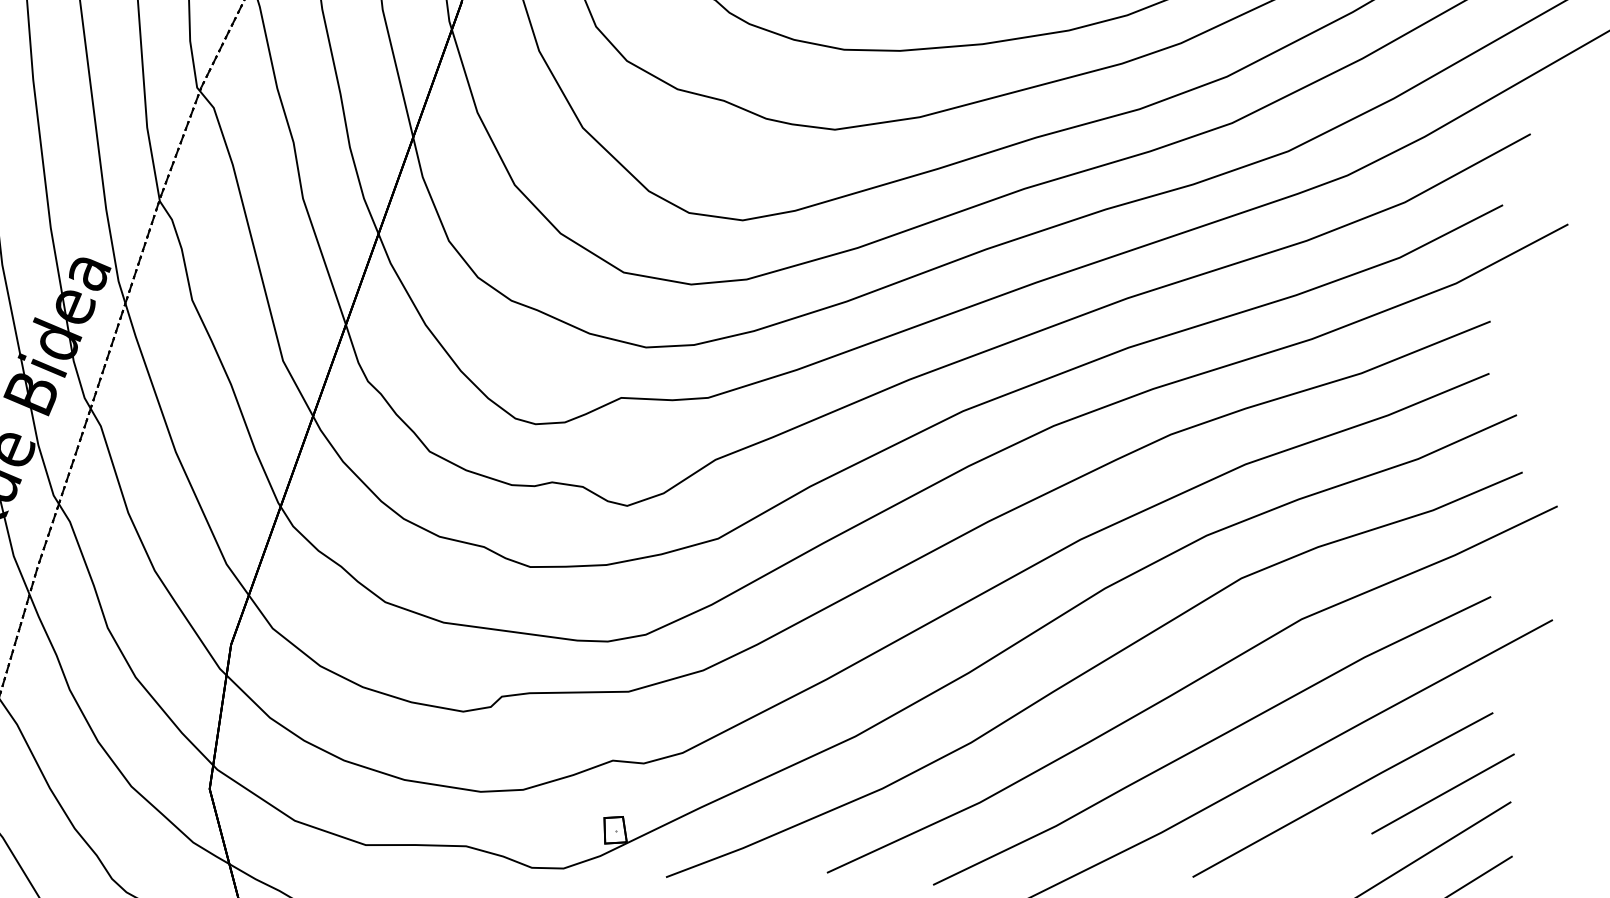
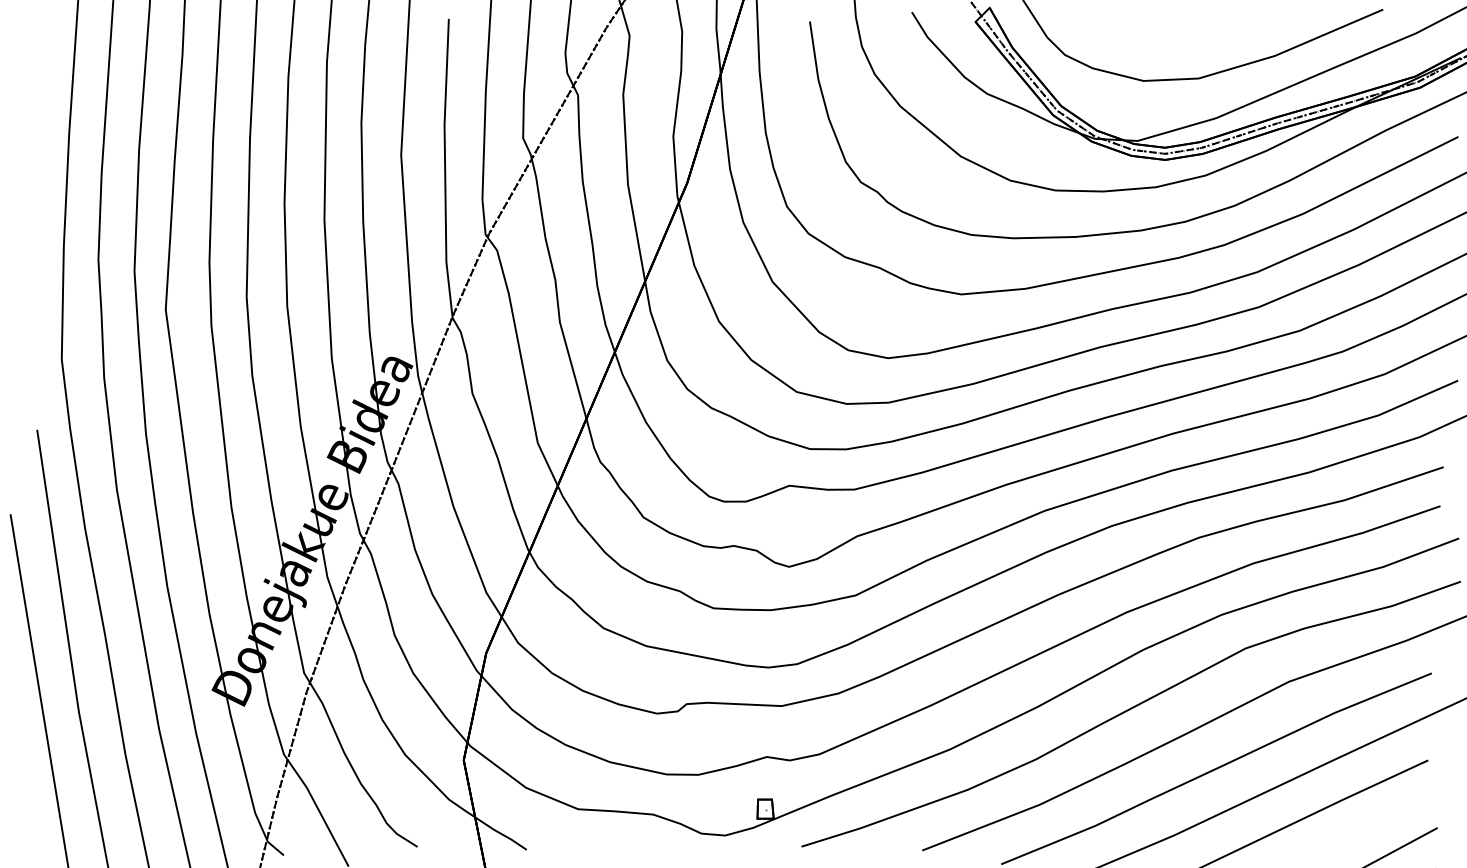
line: (1442, 793) -> (1386, 818), removed

